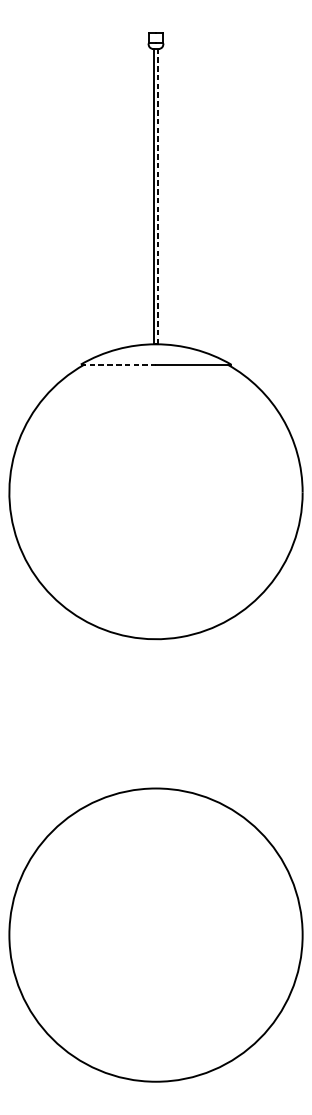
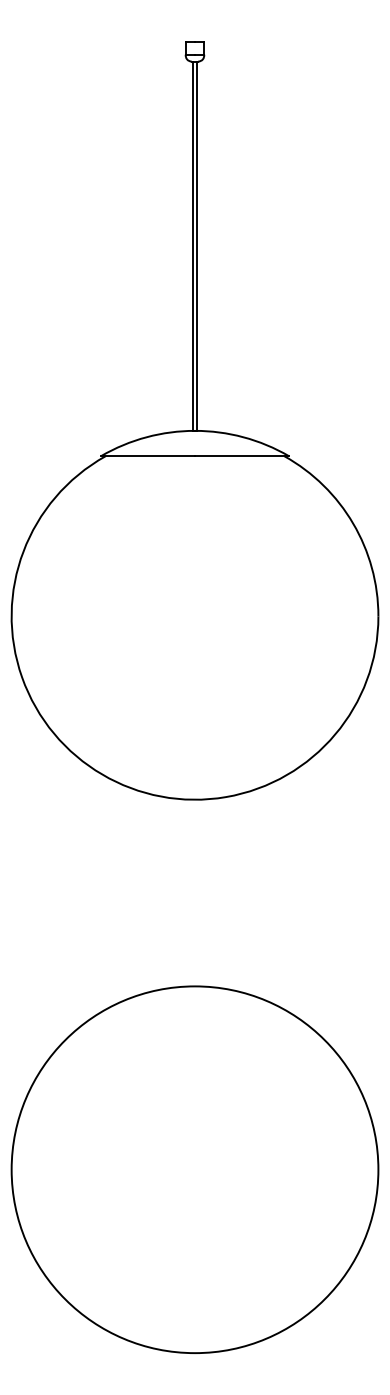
line: (157, 196) -> (197, 246), dashed -> solid
line: (118, 364) -> (148, 456), dashed -> solid

